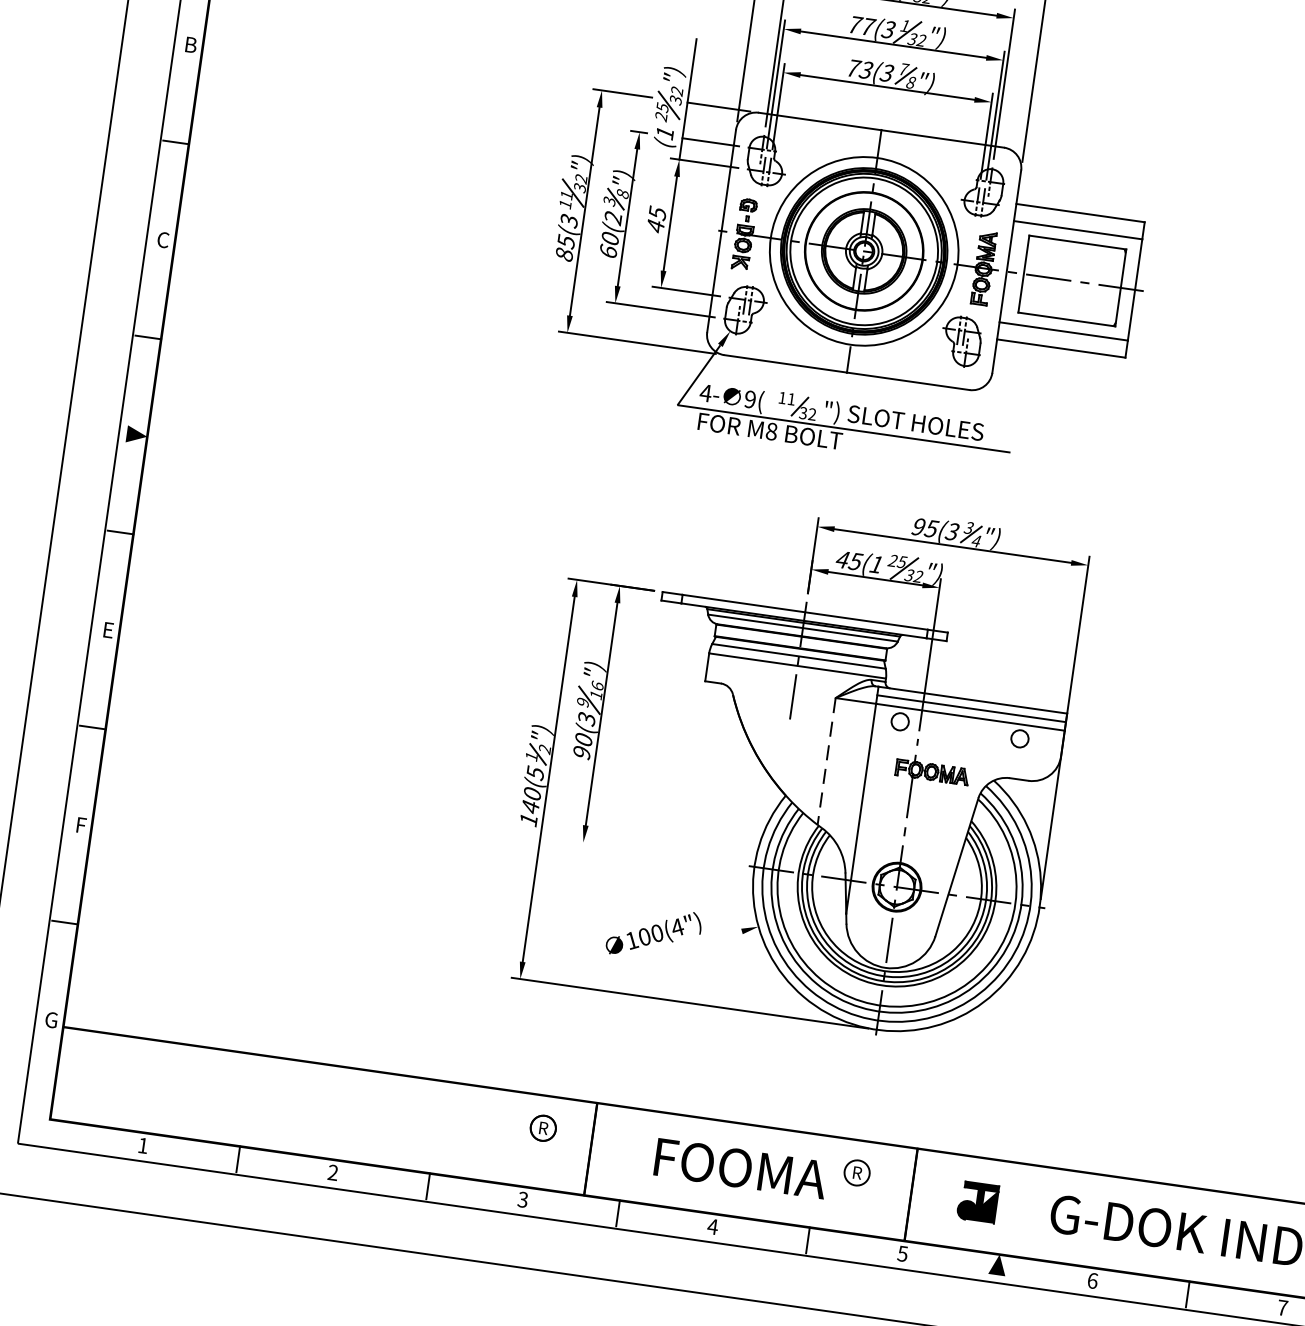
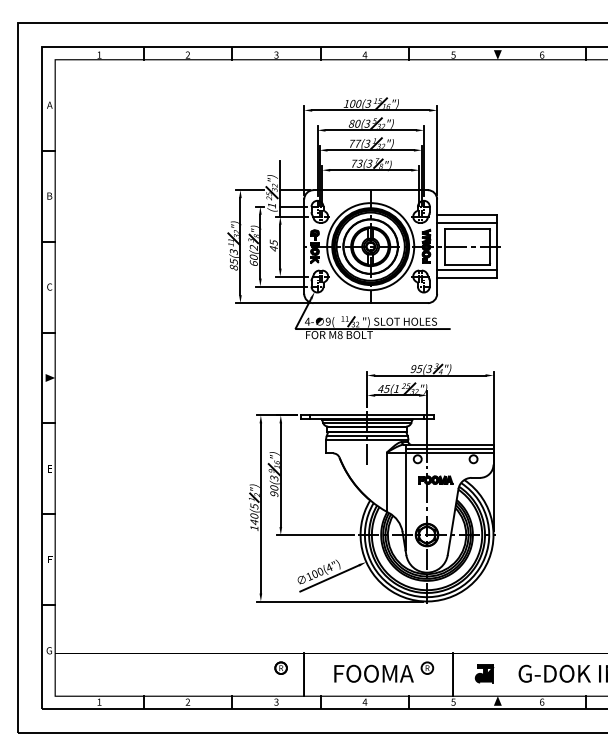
line: (826, 762) -> (386, 482), dashed -> solid
line: (655, 853) -> (314, 535), added
line: (674, 950) -> (329, 578), added

